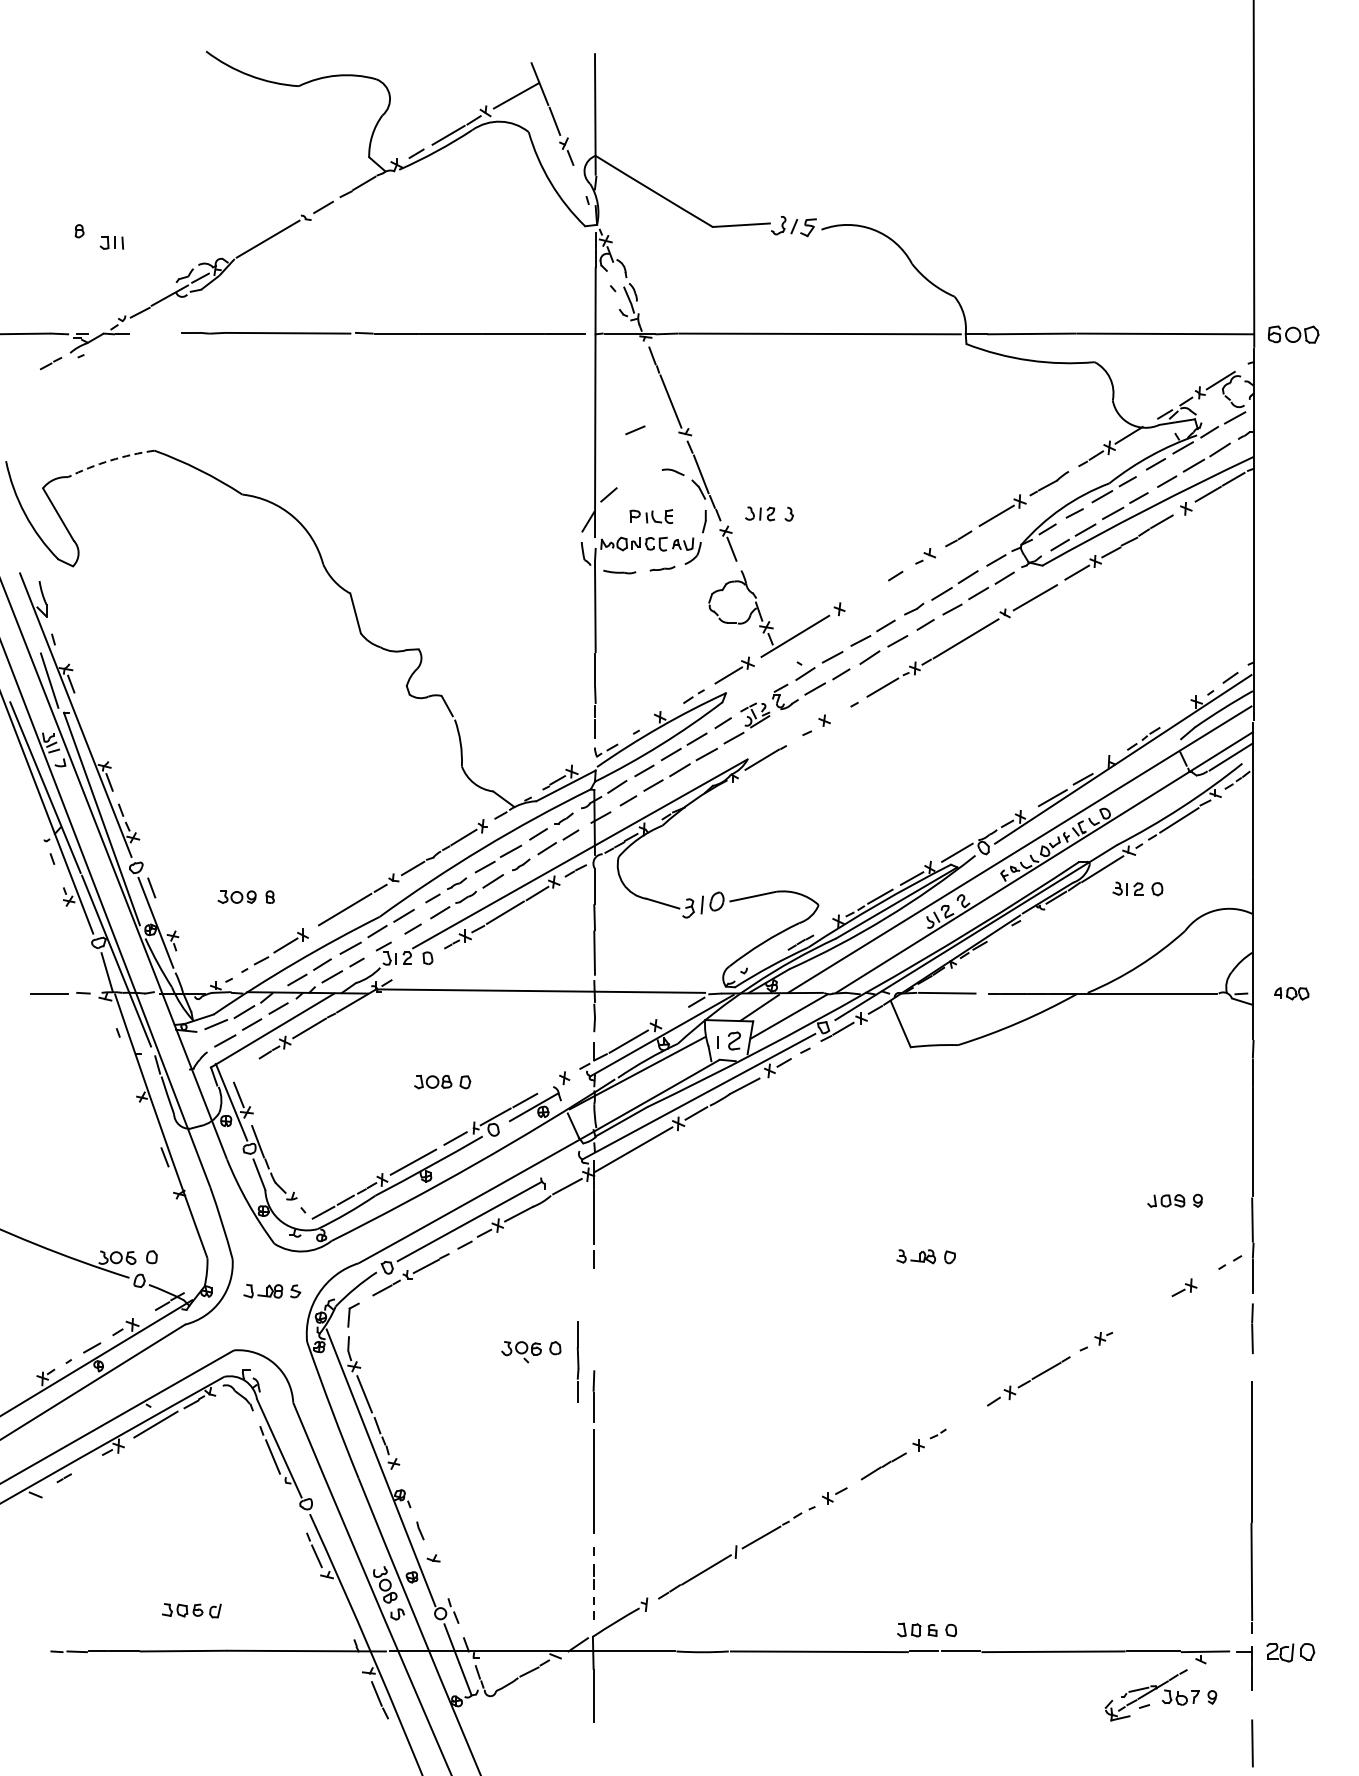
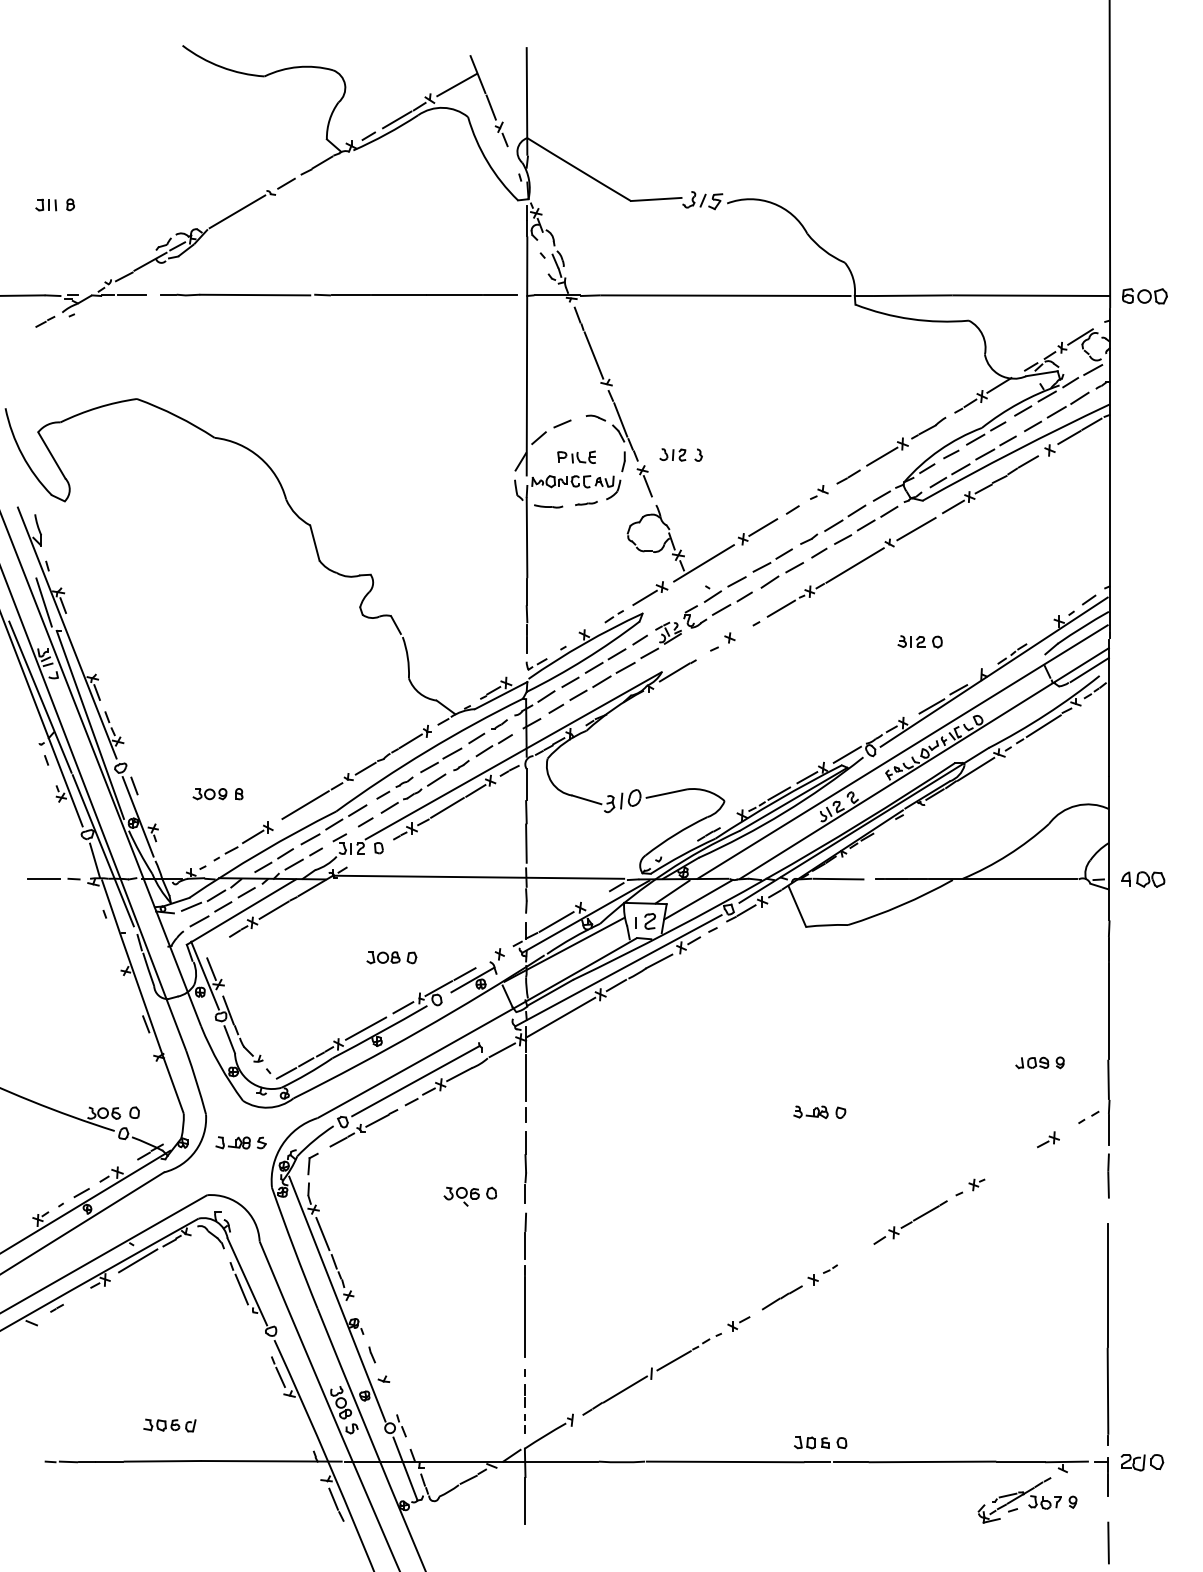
part: (112, 242) -> (46, 204), moved
line: (149, 333) -> (132, 295), added
line: (635, 429) -> (562, 423), moved
arc: (109, 460) -> (97, 407), dashed -> solid
line: (862, 595) -> (763, 527), added
part: (1137, 888) -> (919, 641), moved
part: (1291, 993) -> (1143, 879), size x1.43
line: (577, 1362) -> (525, 1167), moved

